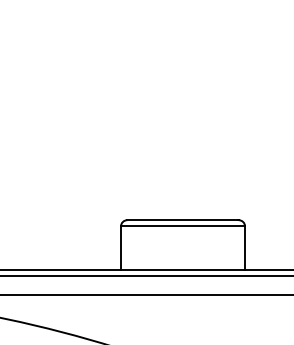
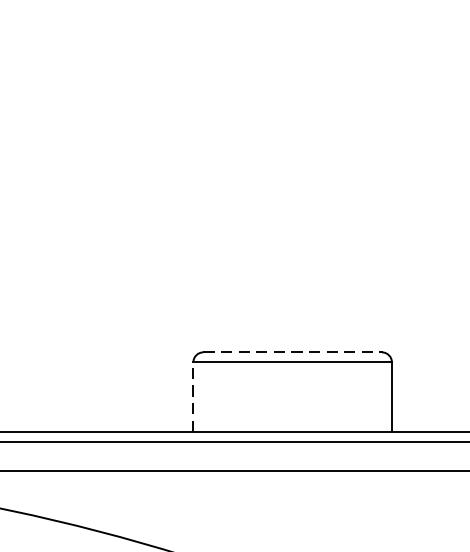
line: (183, 220) -> (293, 352), solid -> dashed
line: (121, 248) -> (194, 397), solid -> dashed

